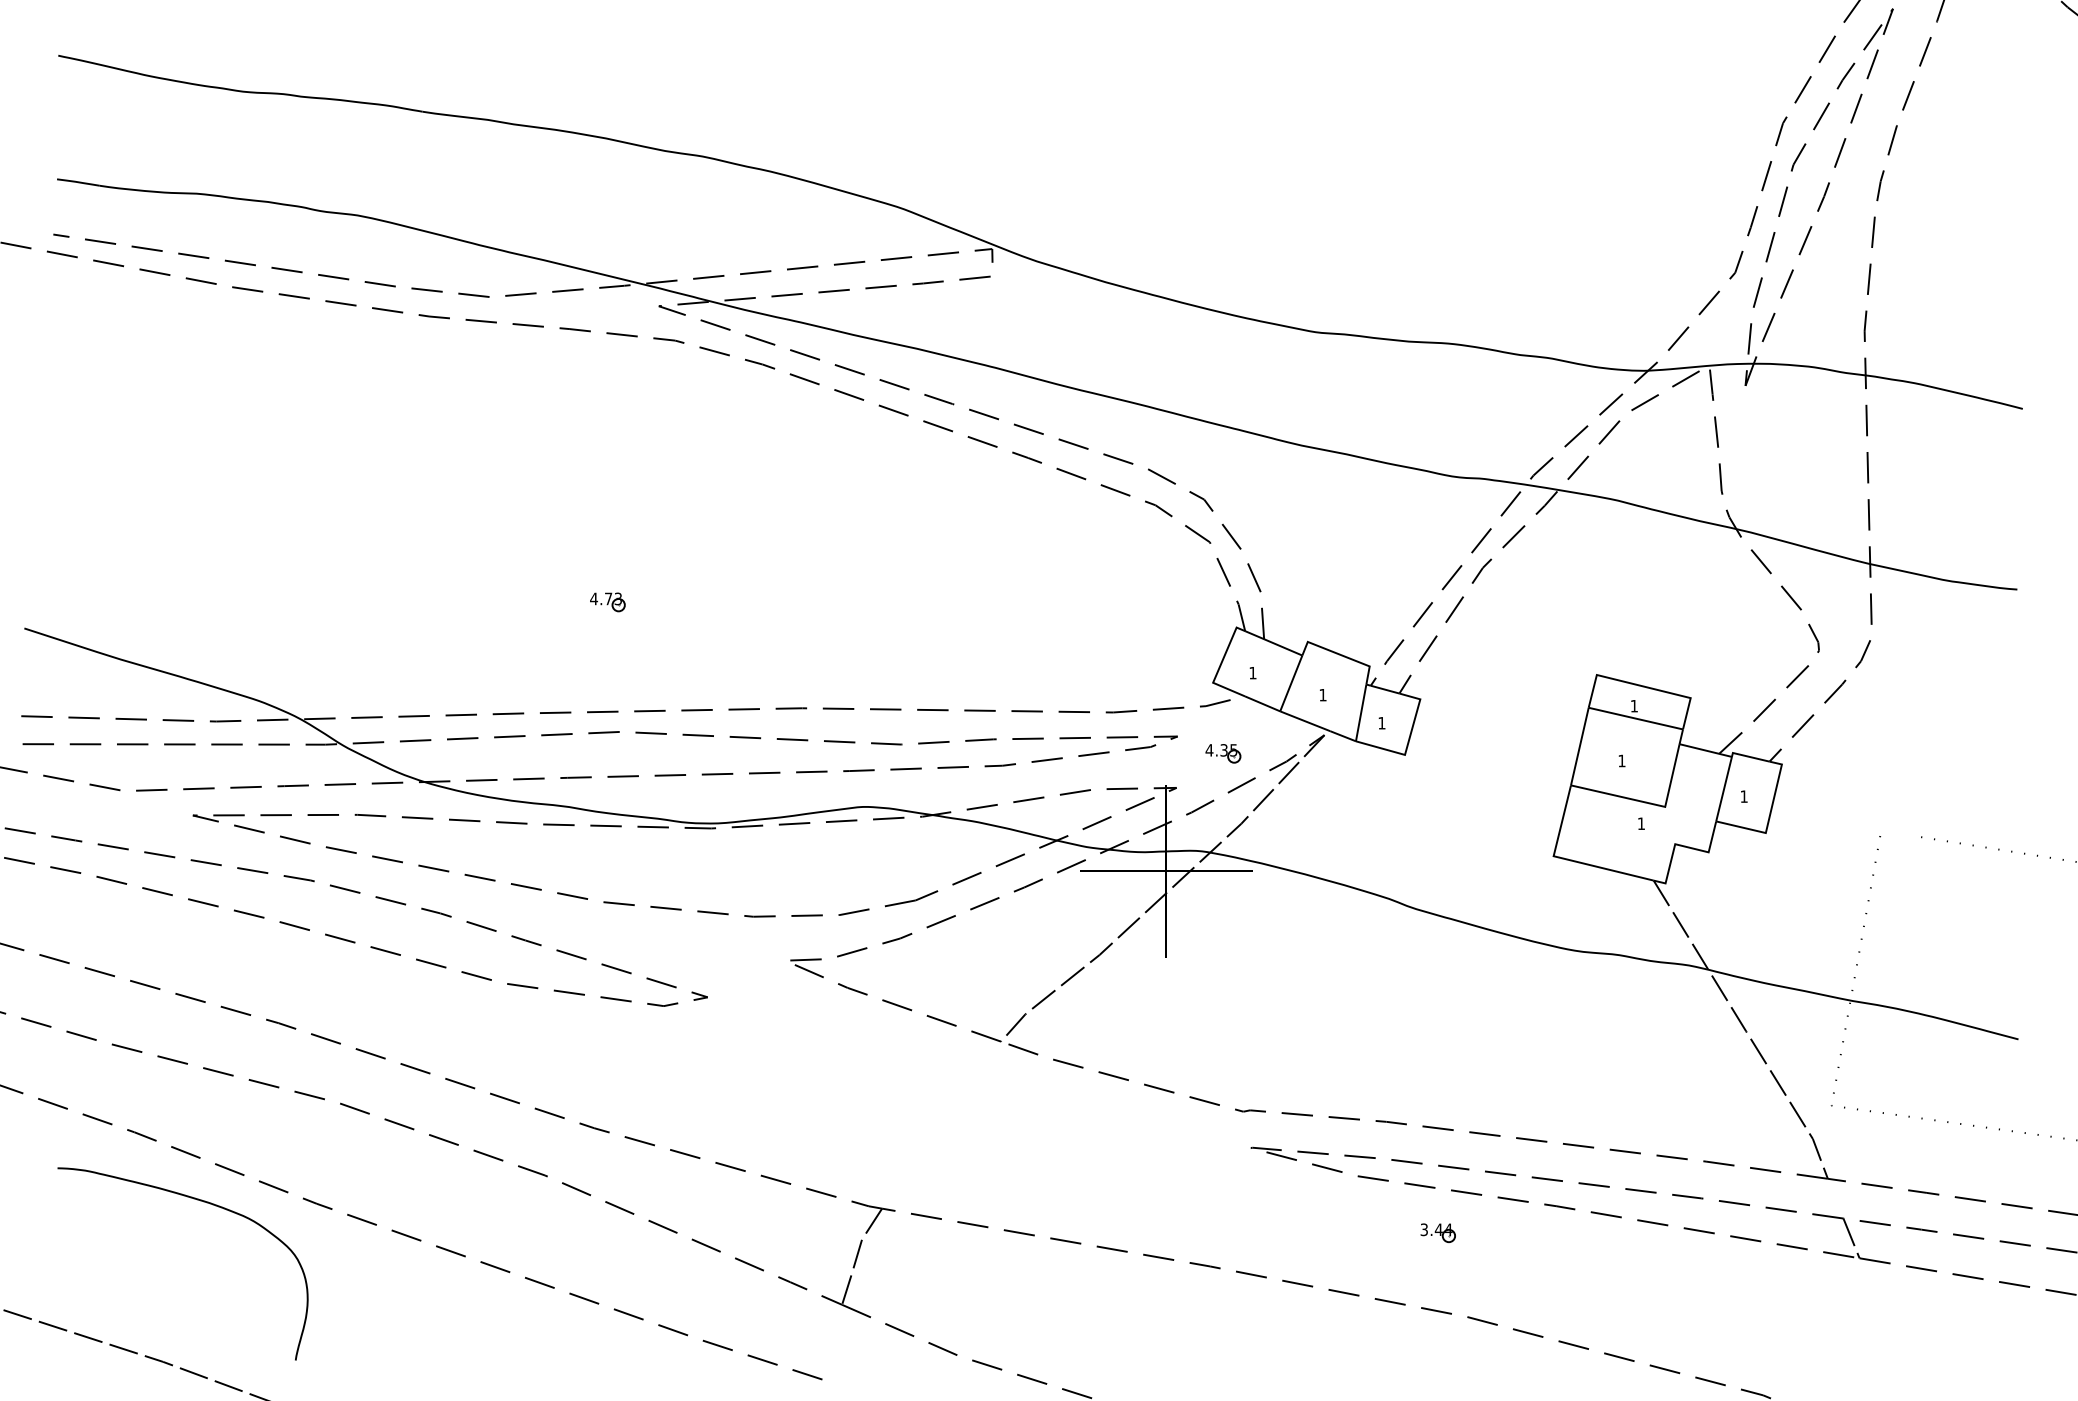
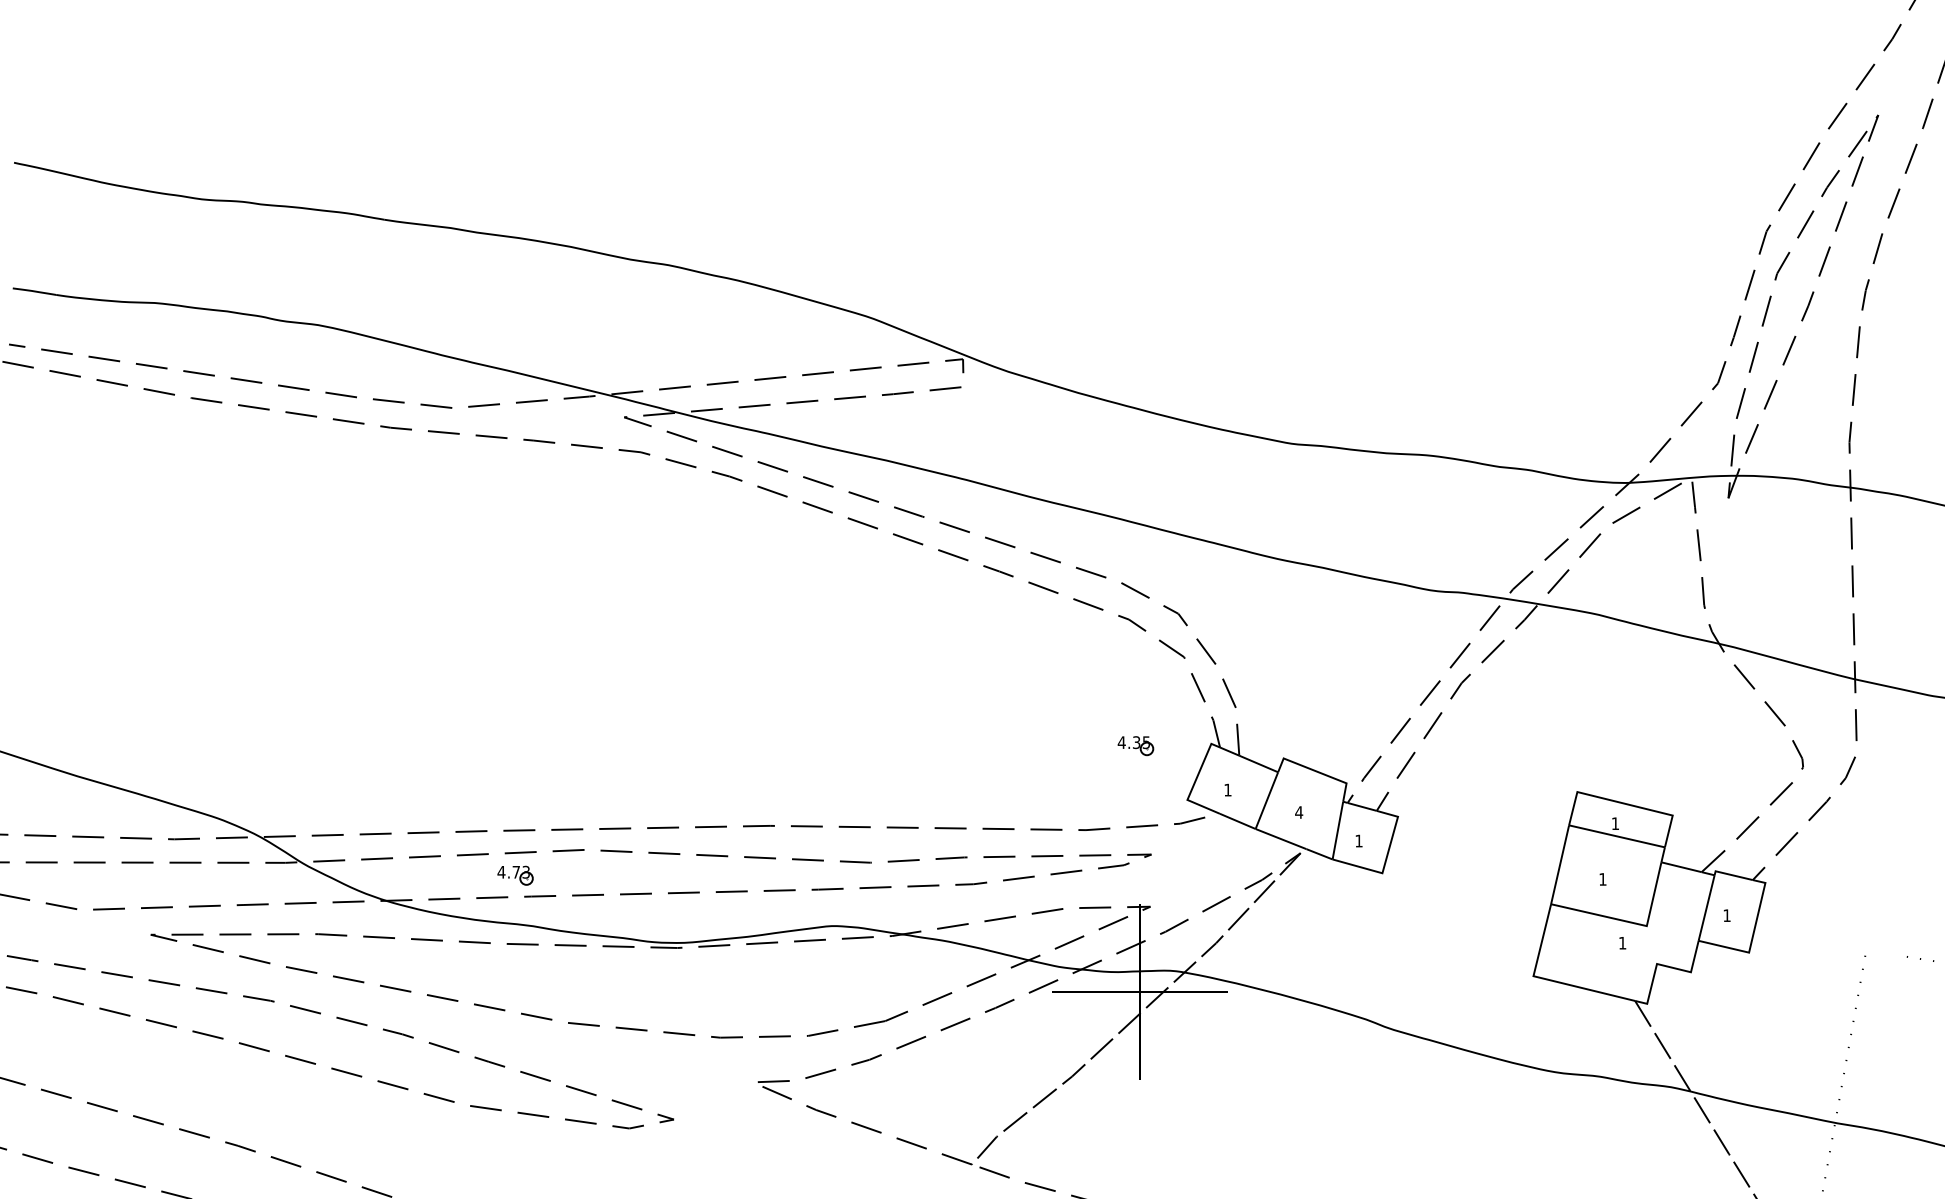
part: (607, 602) -> (515, 875), moved
text: (1322, 695) -> (1298, 812), 1 -> 4
part: (1223, 753) -> (1136, 745), moved

